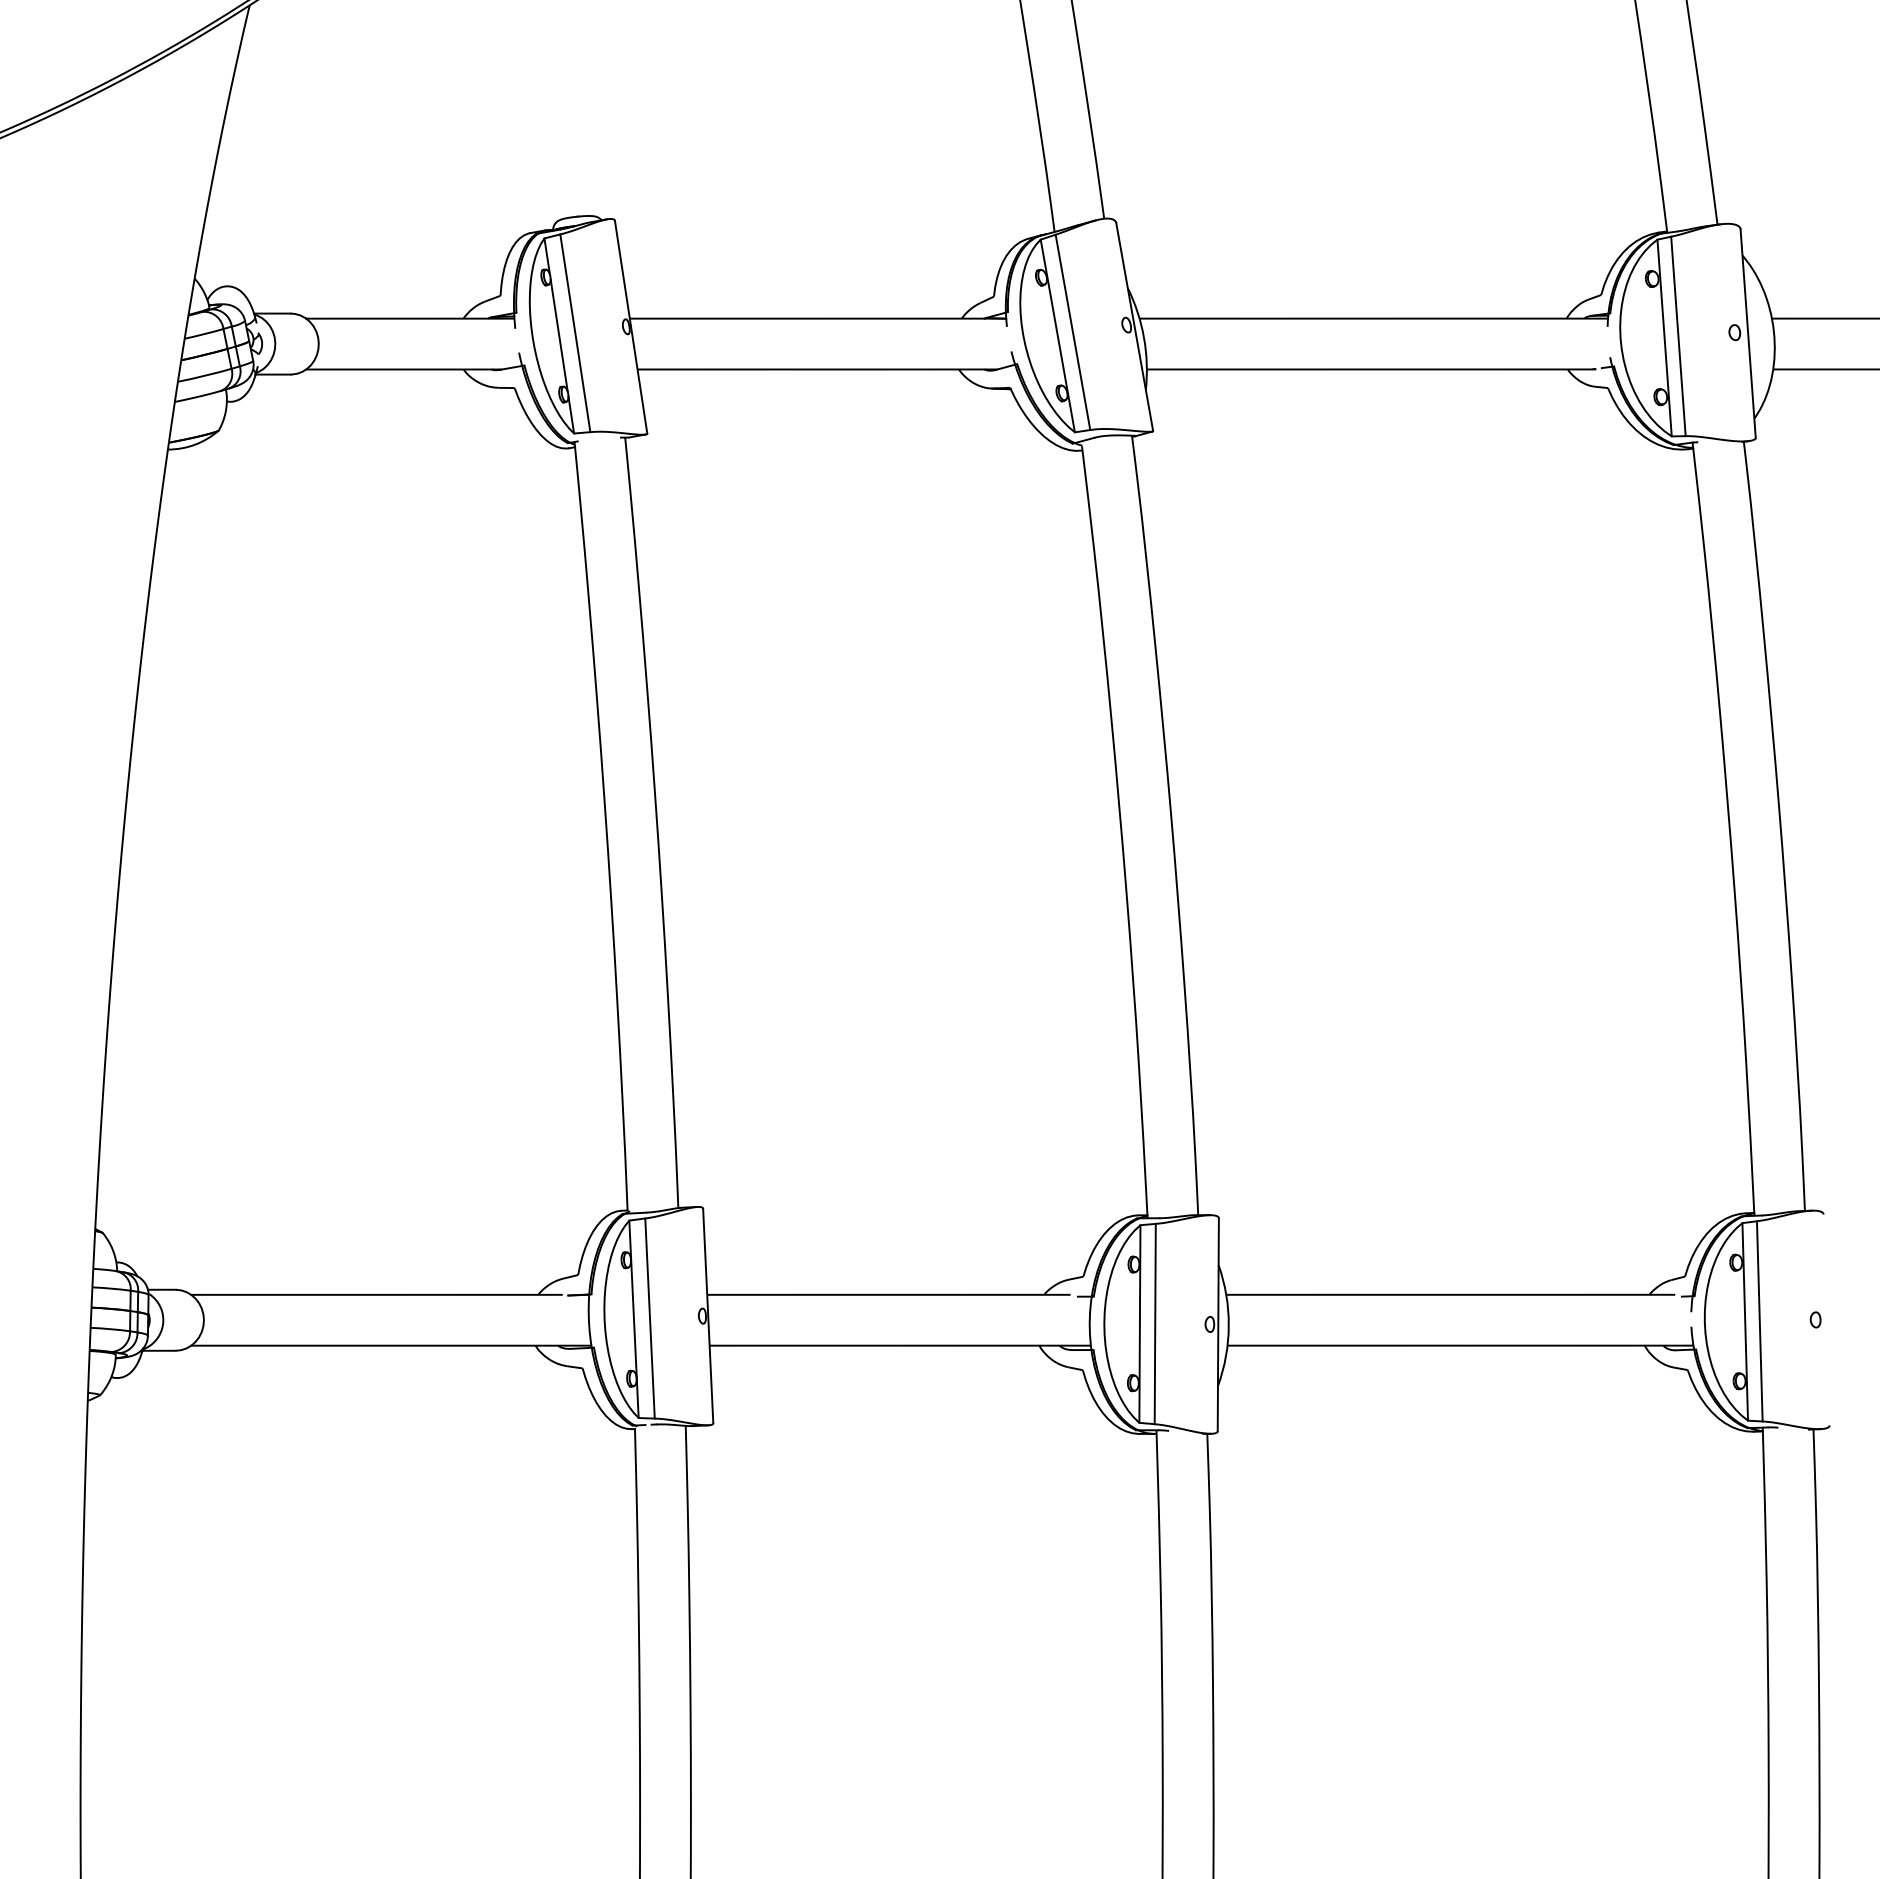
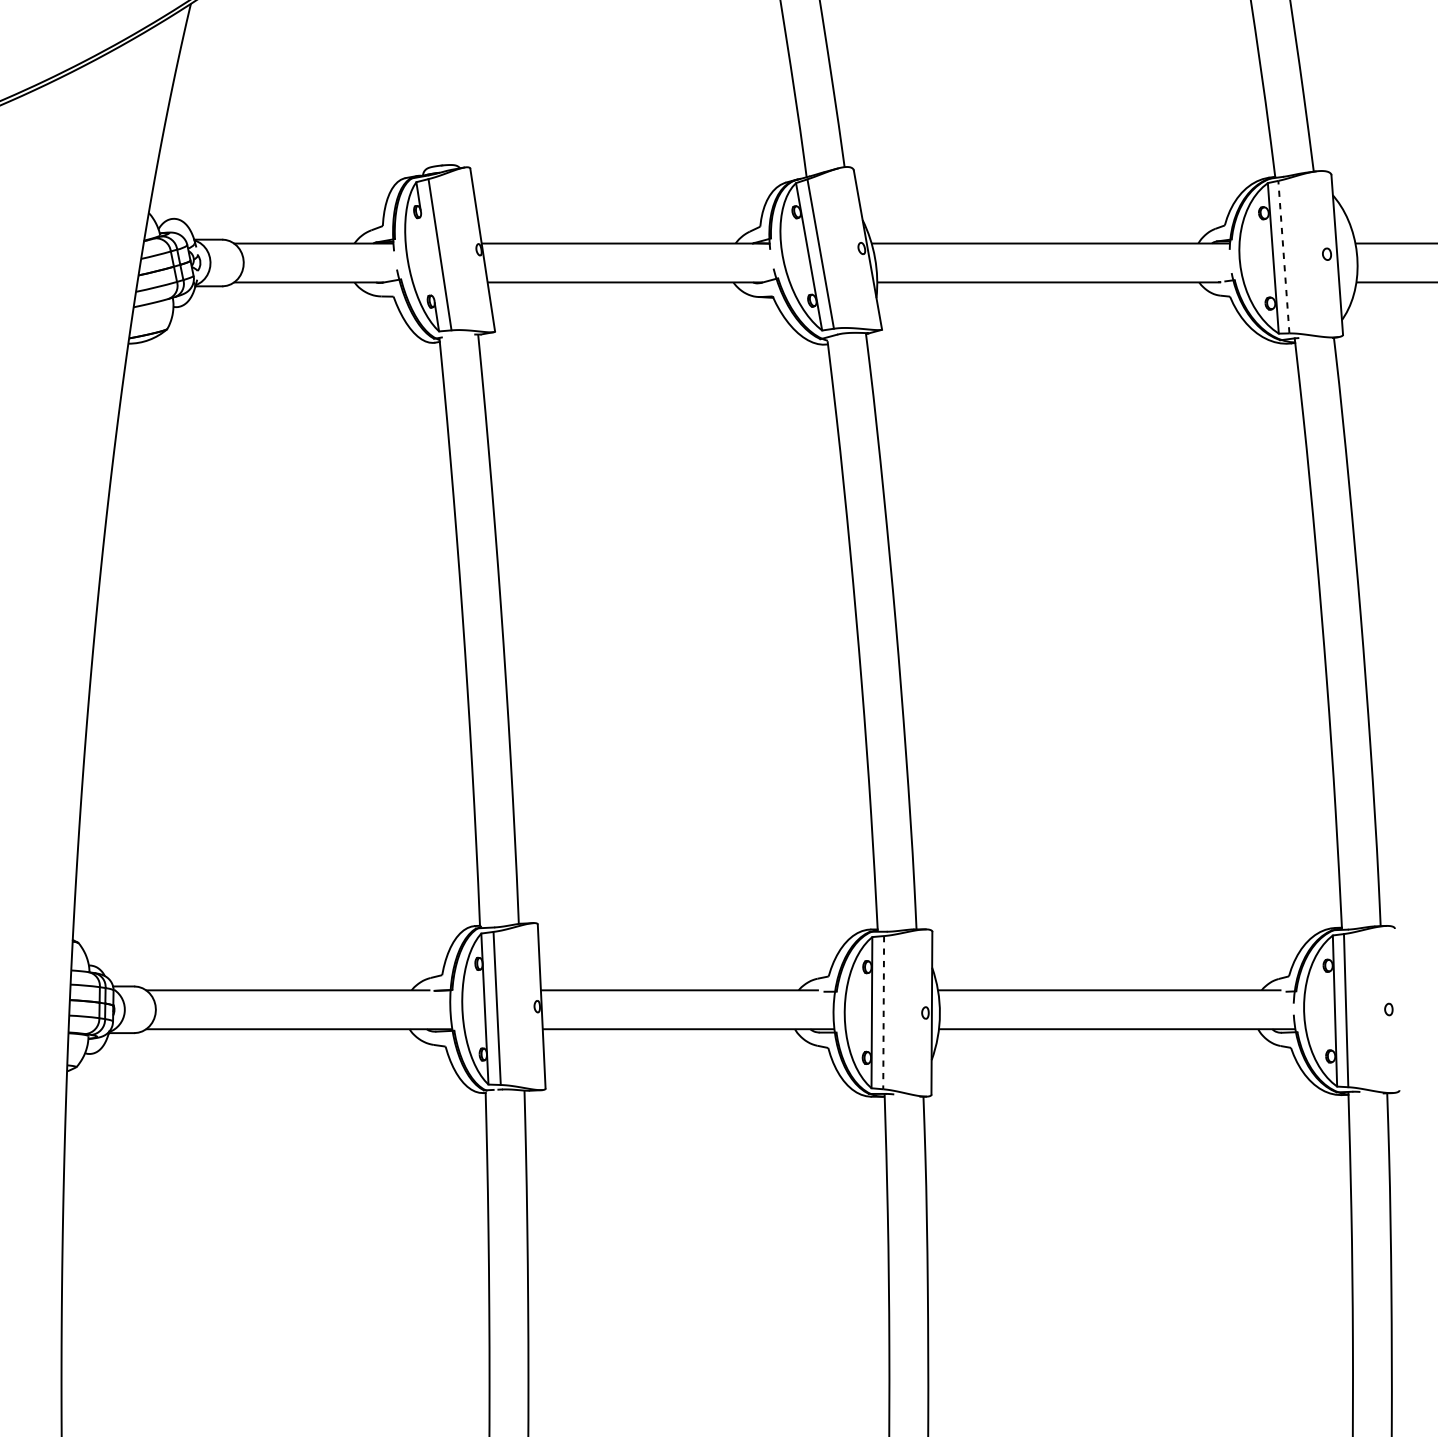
line: (558, 335) -> (427, 256), removed
line: (1678, 336) -> (1283, 257), solid -> dashed
line: (1155, 1324) -> (883, 1013), solid -> dashed

